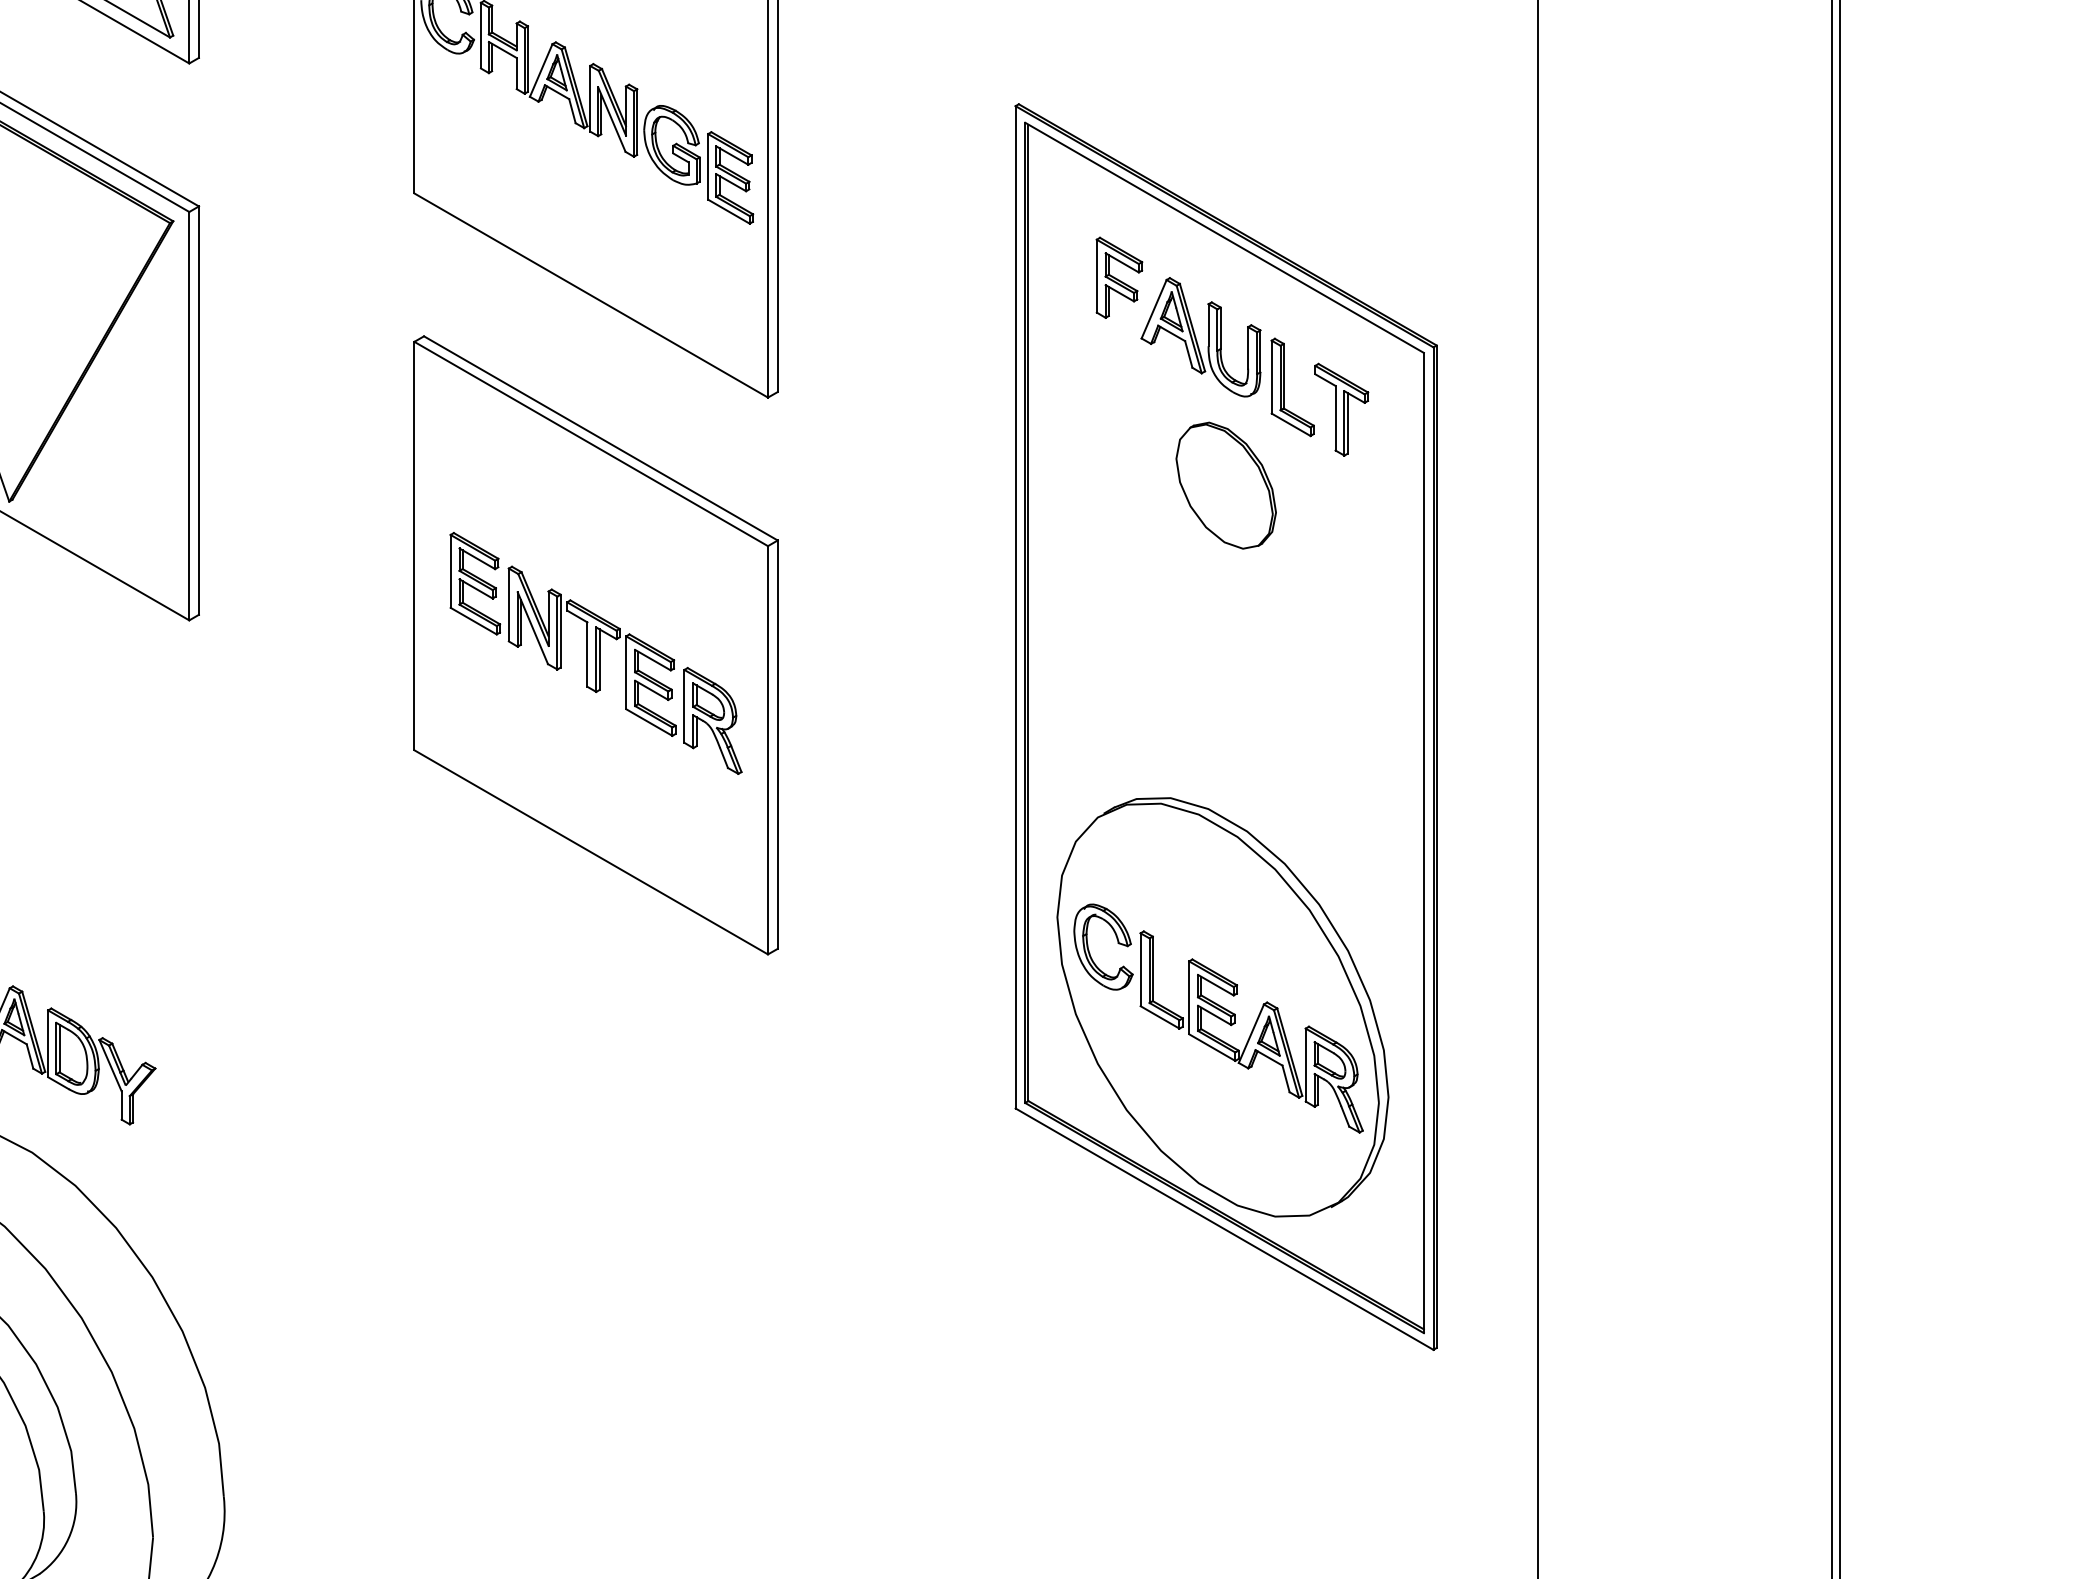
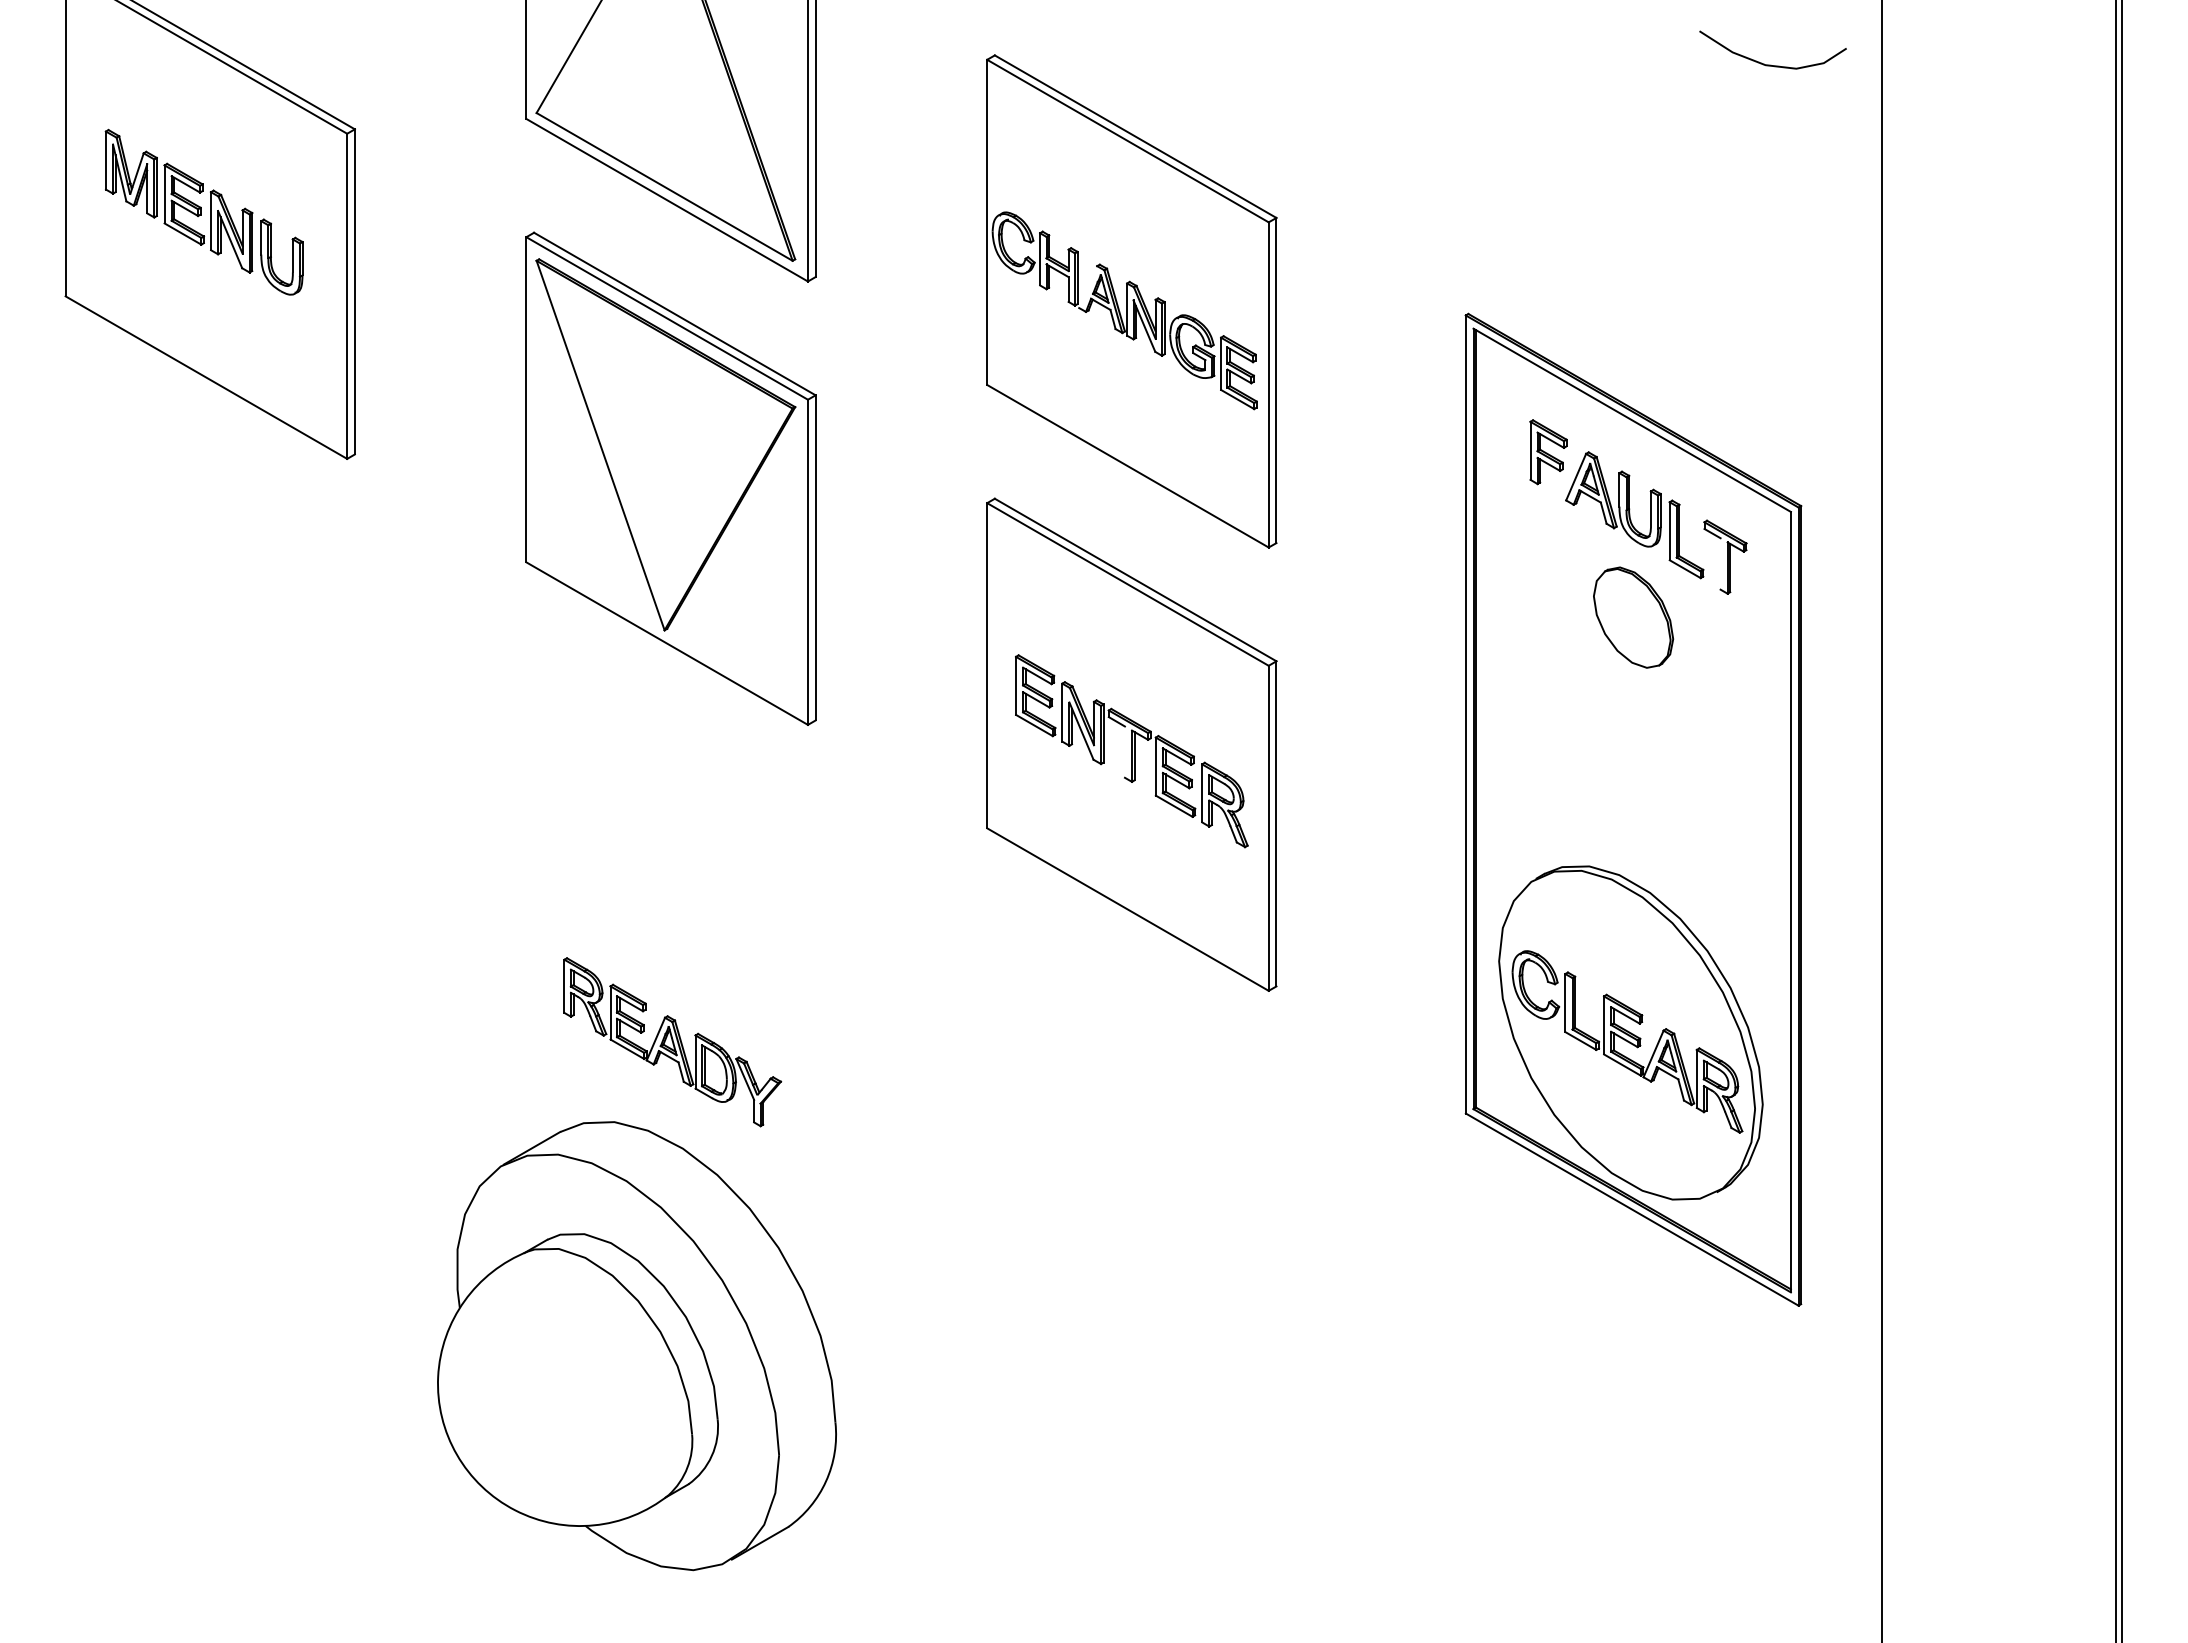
line: (541, 71) -> (1088, 287), removed
line: (1335, 417) -> (1720, 563), removed
line: (586, 653) -> (1124, 751), removed

